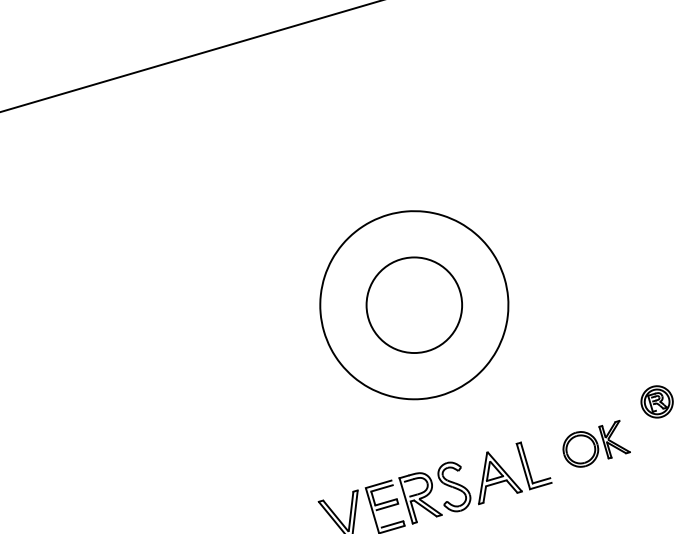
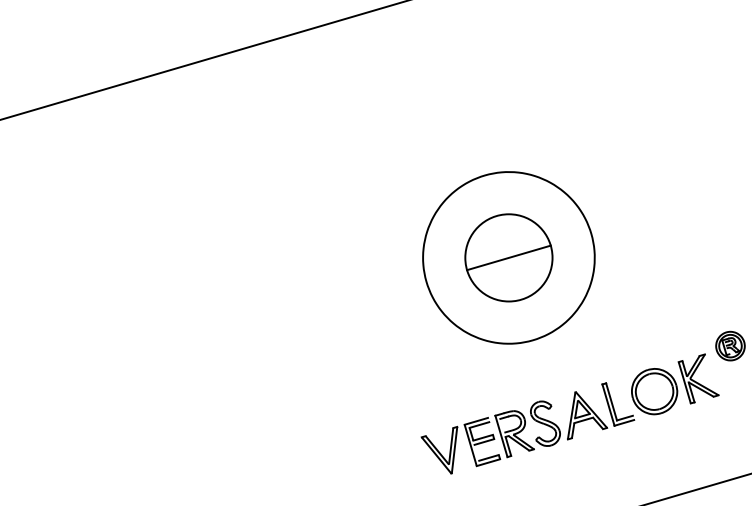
line: (413, 304) -> (508, 257), added
part: (596, 443) -> (675, 384), size x1.43

